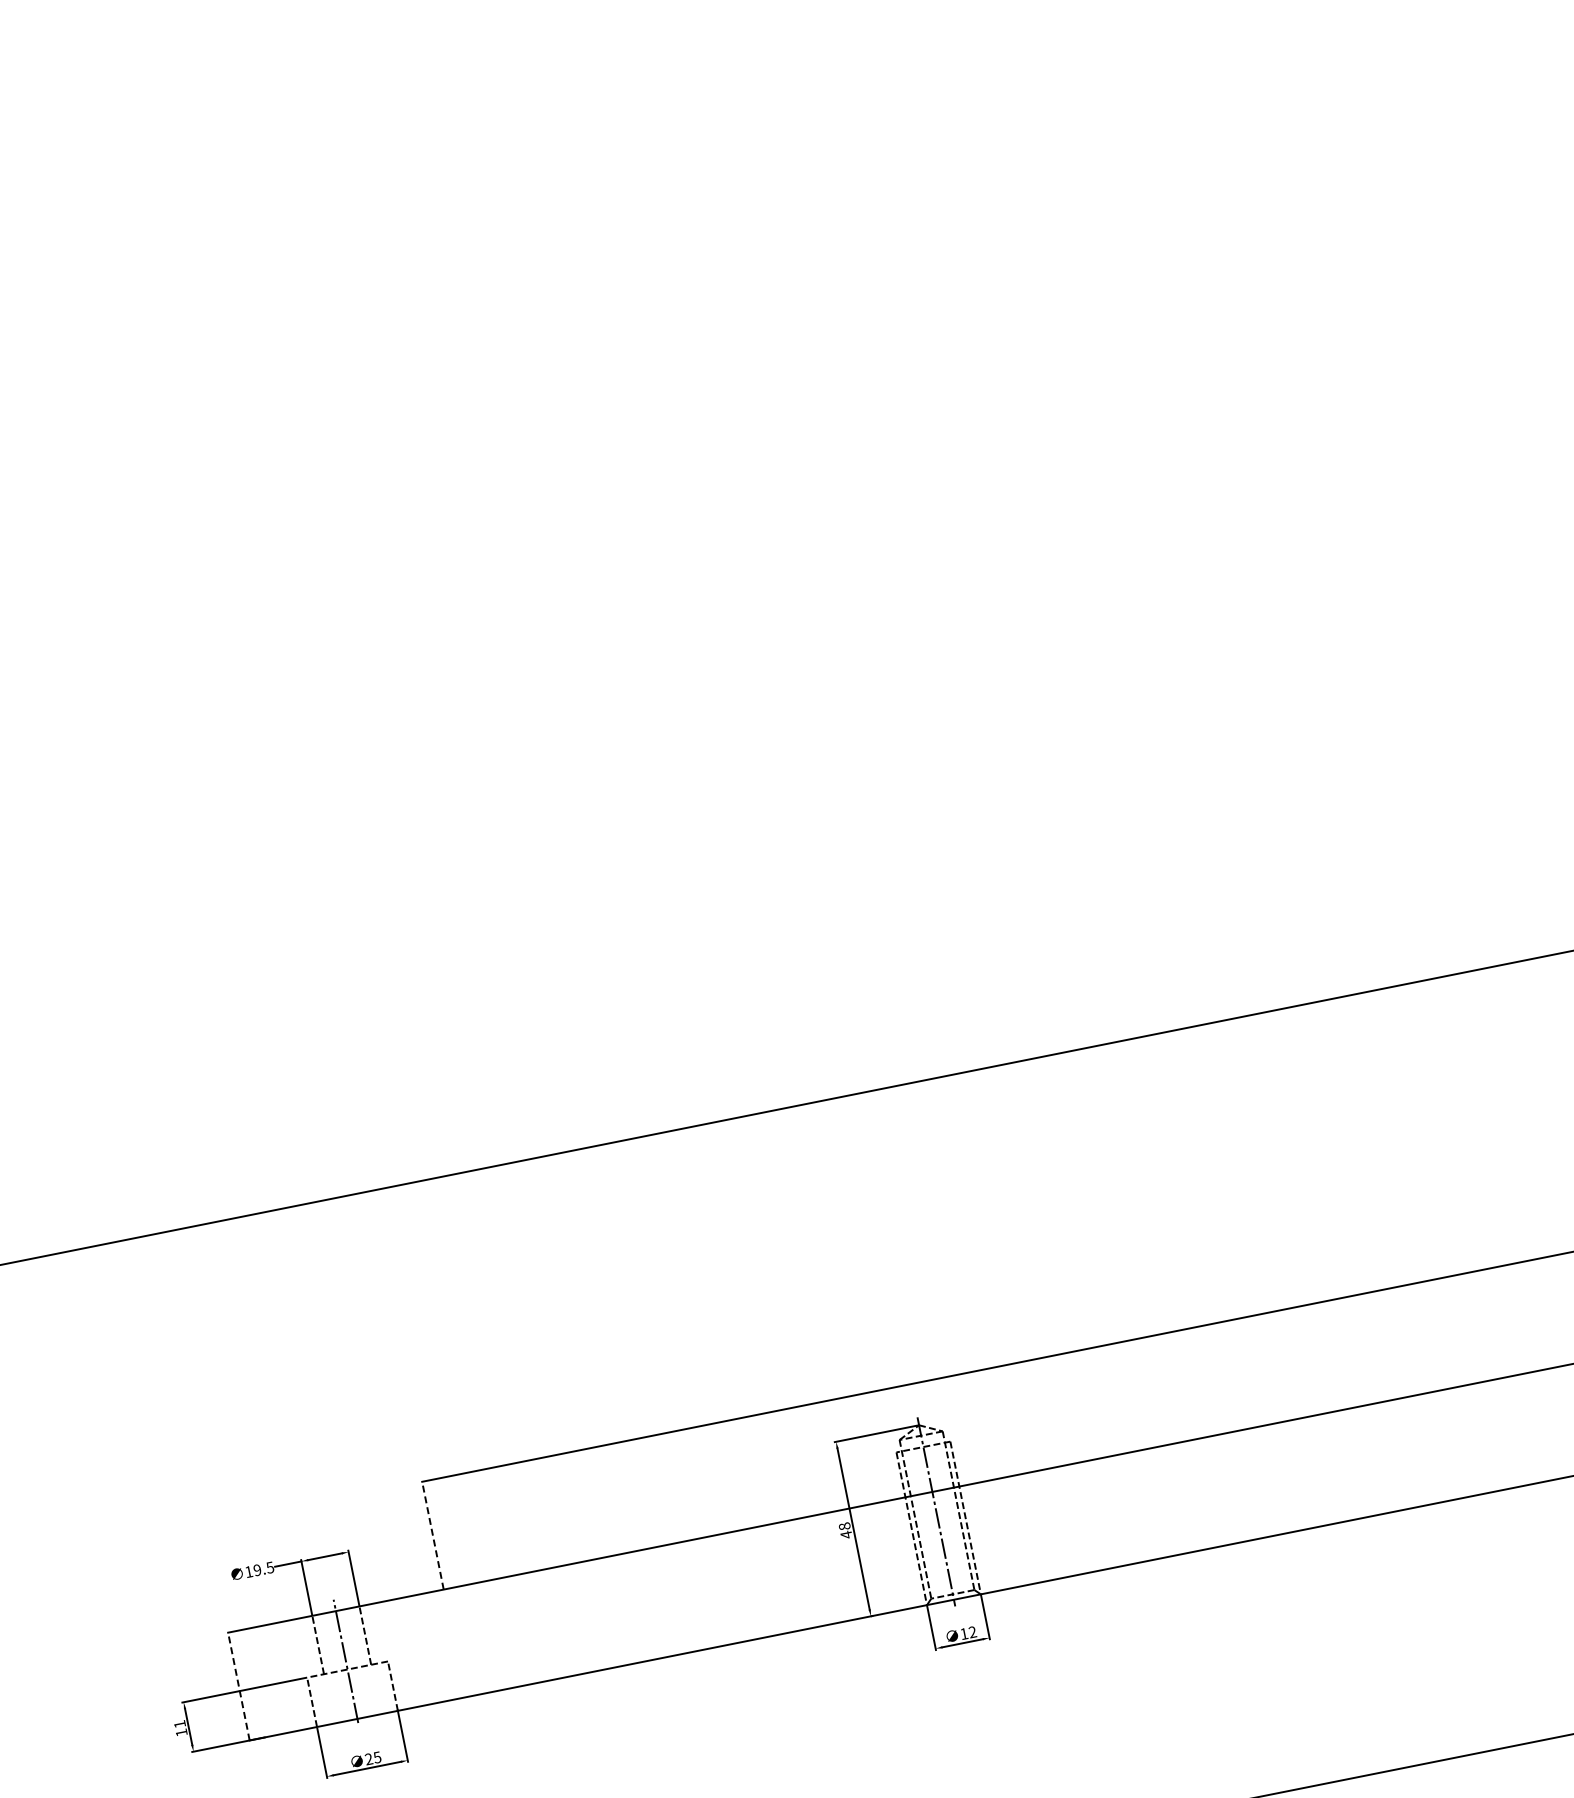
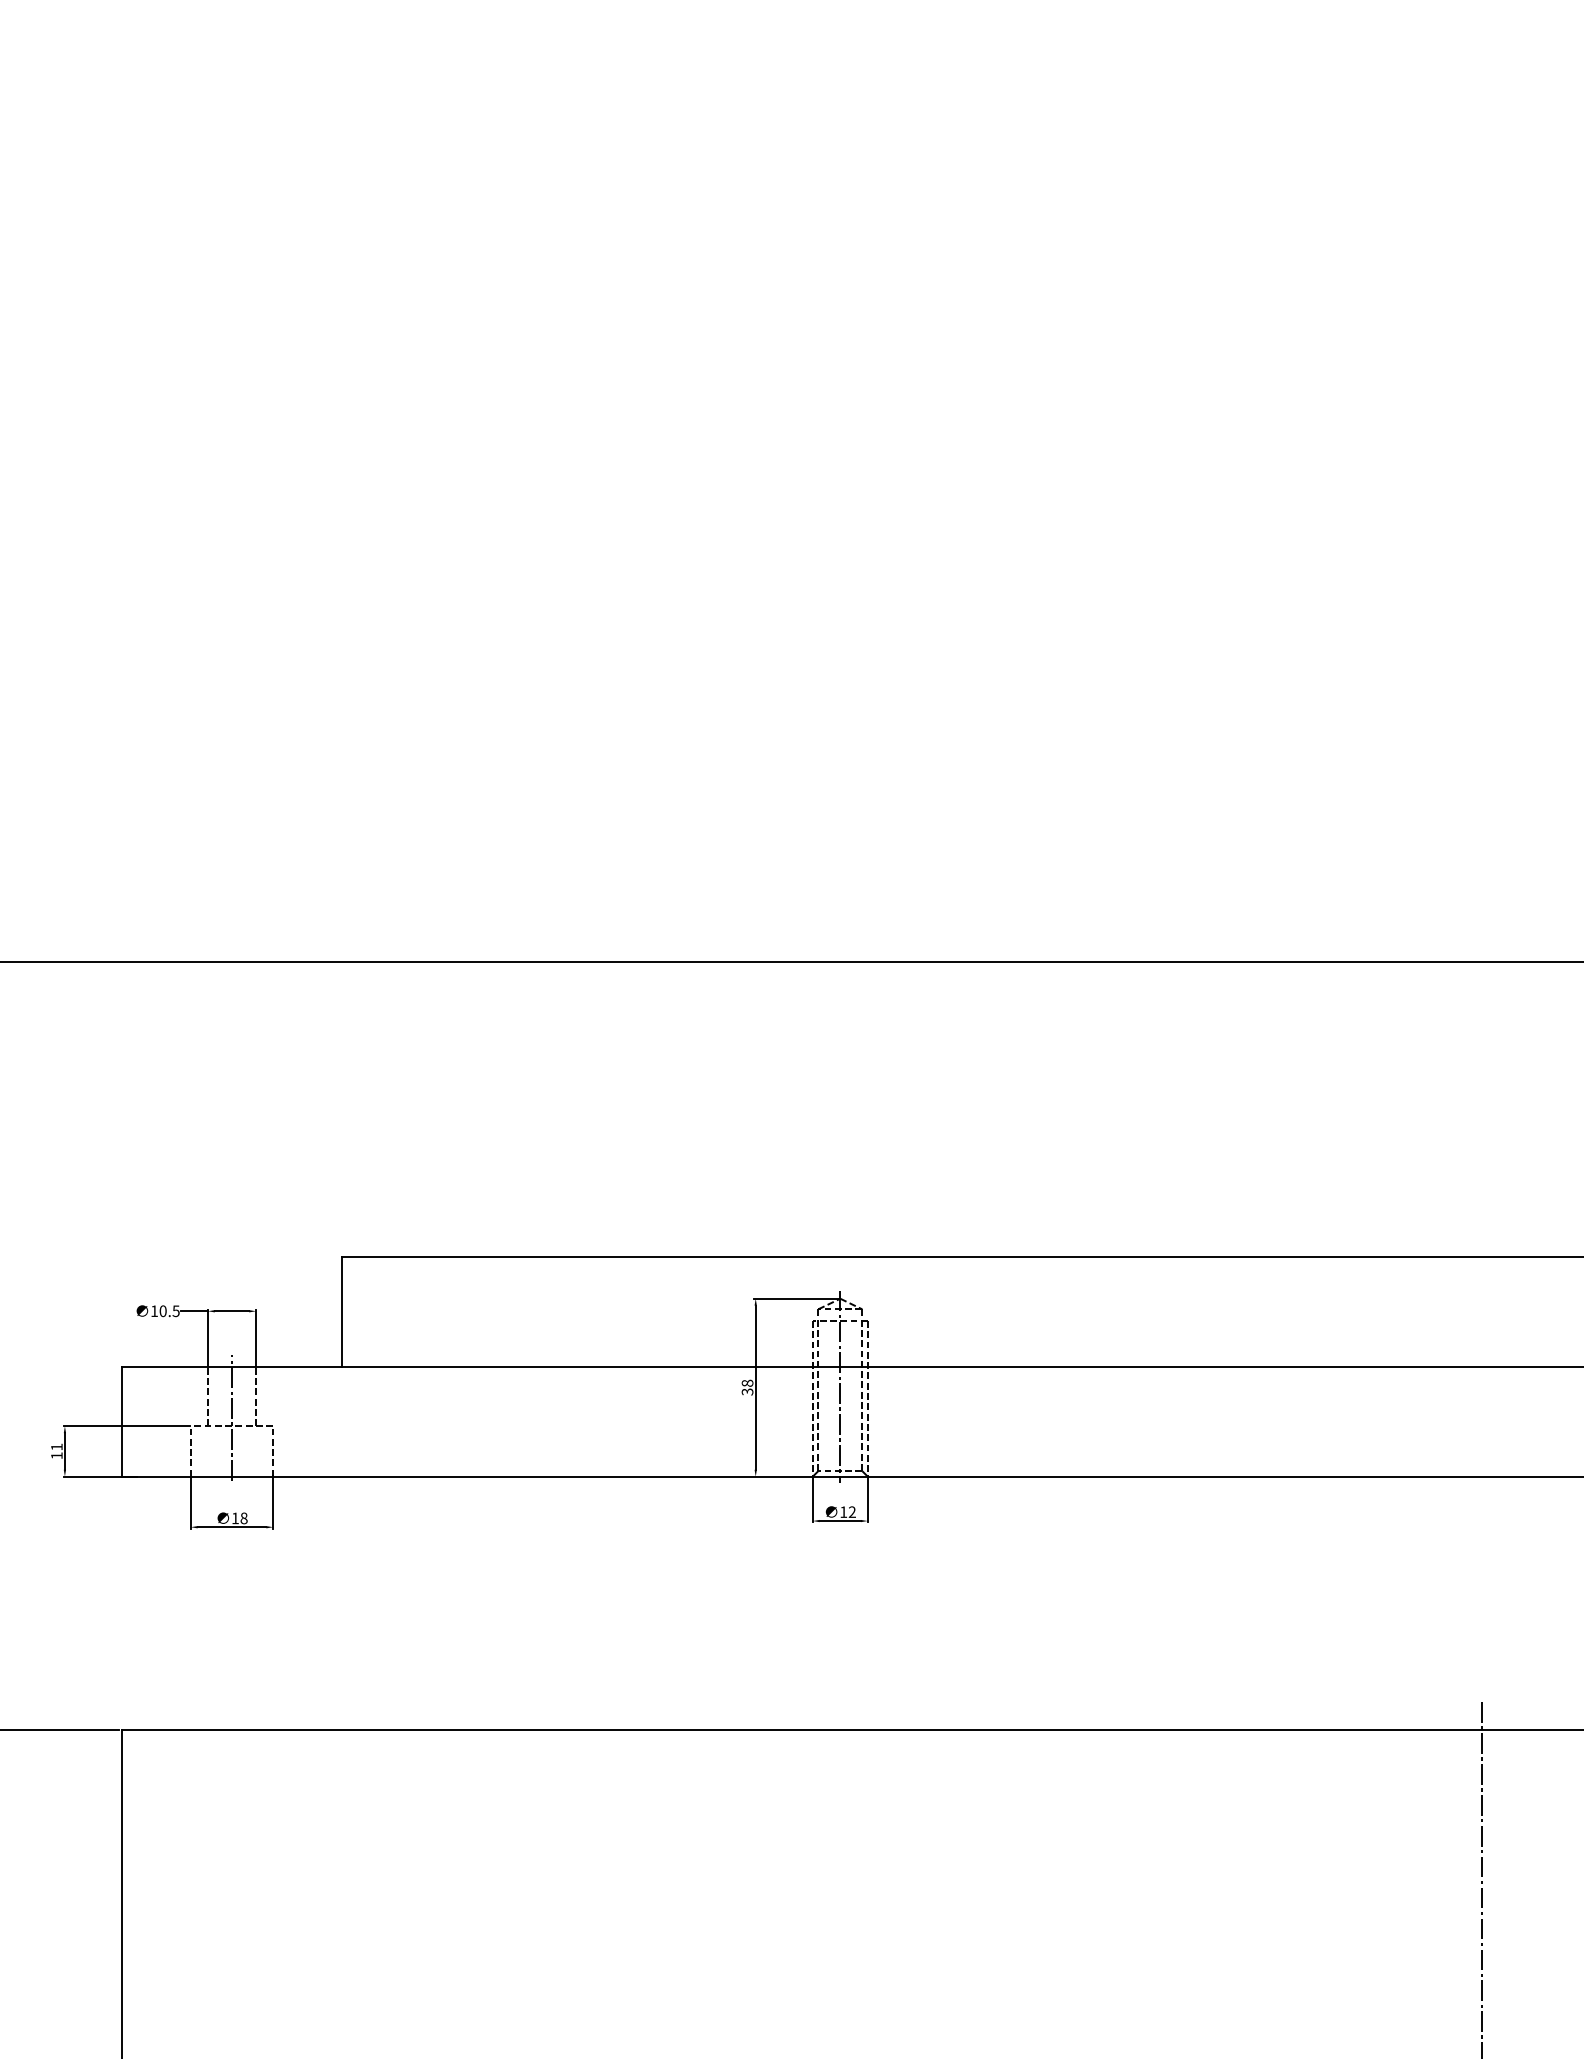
text: (846, 1534) -> (747, 1391), 48 -> 38
line: (432, 1535) -> (341, 1311), dashed -> solid
text: (256, 1569) -> (162, 1310), 19.5 -> 10.5
line: (239, 1686) -> (122, 1421), dashed -> solid
text: (372, 1758) -> (239, 1518), 25 -> 18

